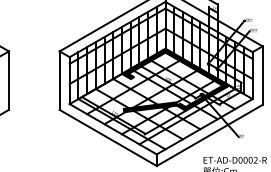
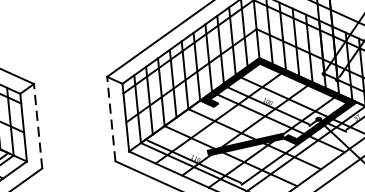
line: (8, 80) -> (37, 126), solid -> dashed
line: (59, 80) -> (111, 118), solid -> dashed

